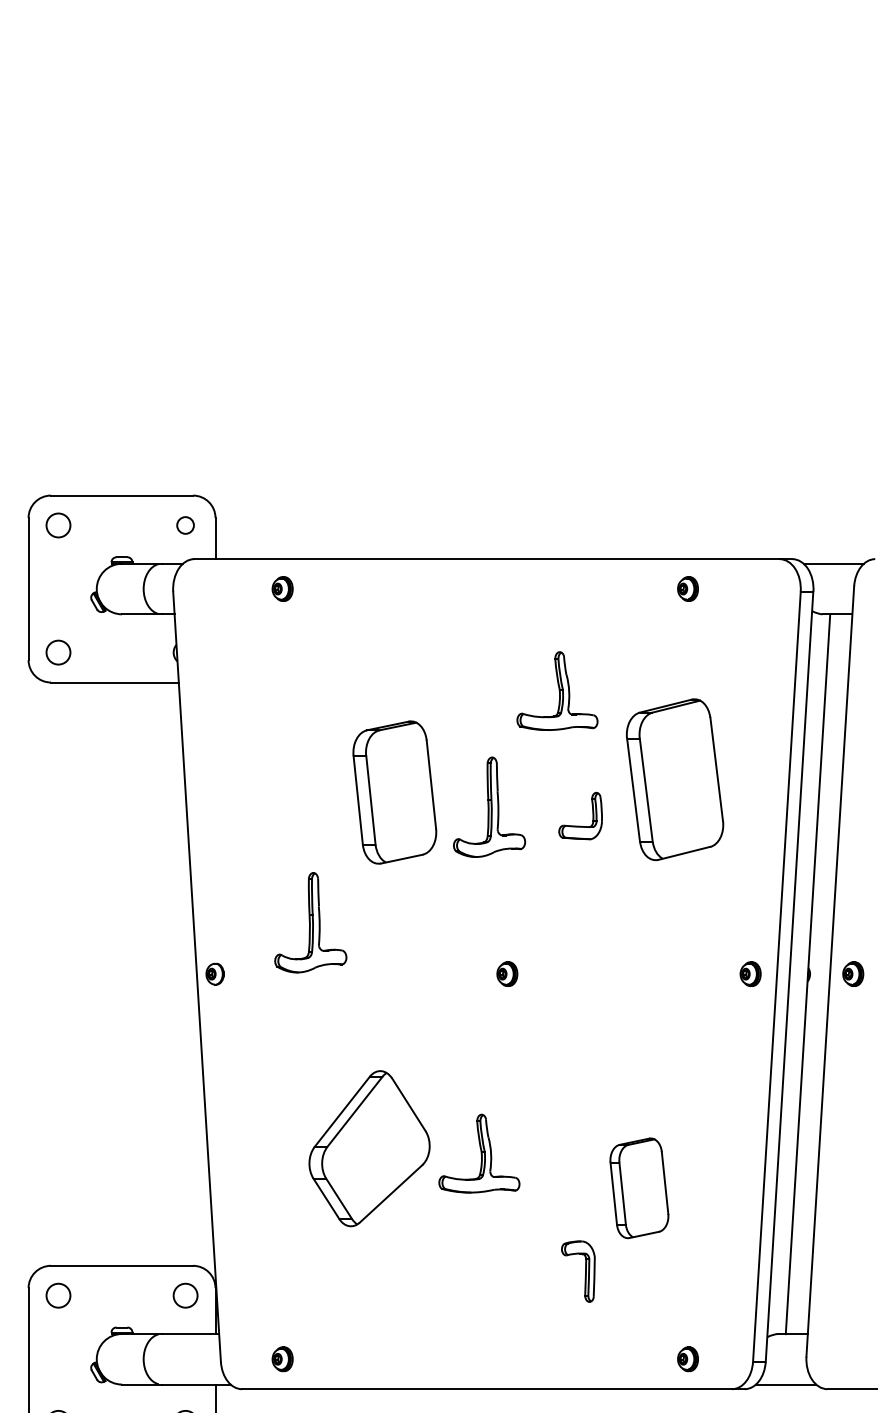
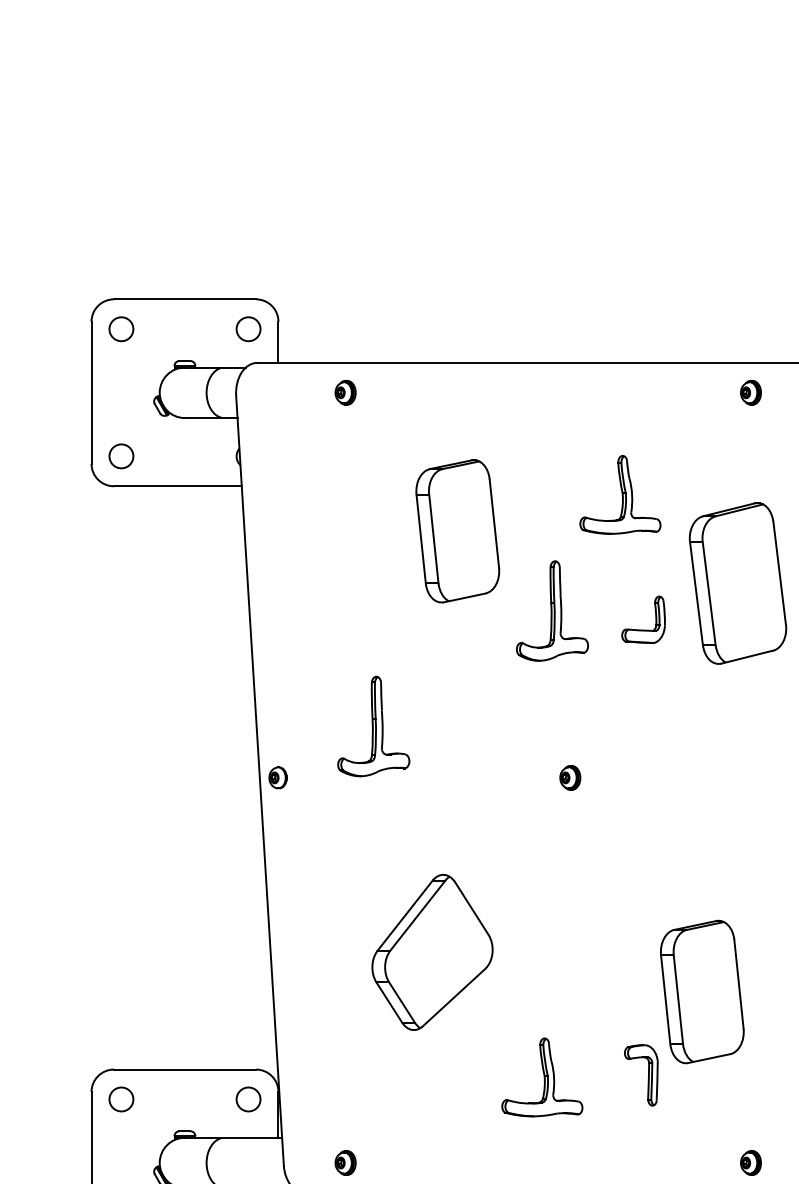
circle: (185, 525) -> (248, 329), size x1.43
part: (394, 792) -> (457, 531), moved
part: (479, 1153) -> (542, 1077), moved
part: (639, 1188) -> (702, 992), size x1.43

